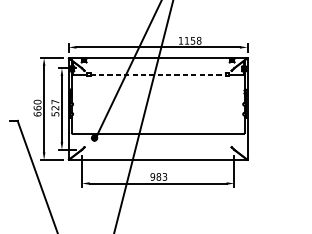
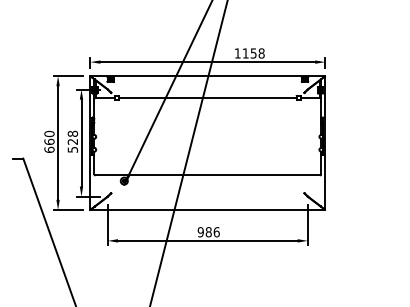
line: (157, 75) -> (207, 98), dashed -> solid
text: (55, 101) -> (72, 133), 527 -> 528
text: (164, 177) -> (216, 232), 983 -> 986

